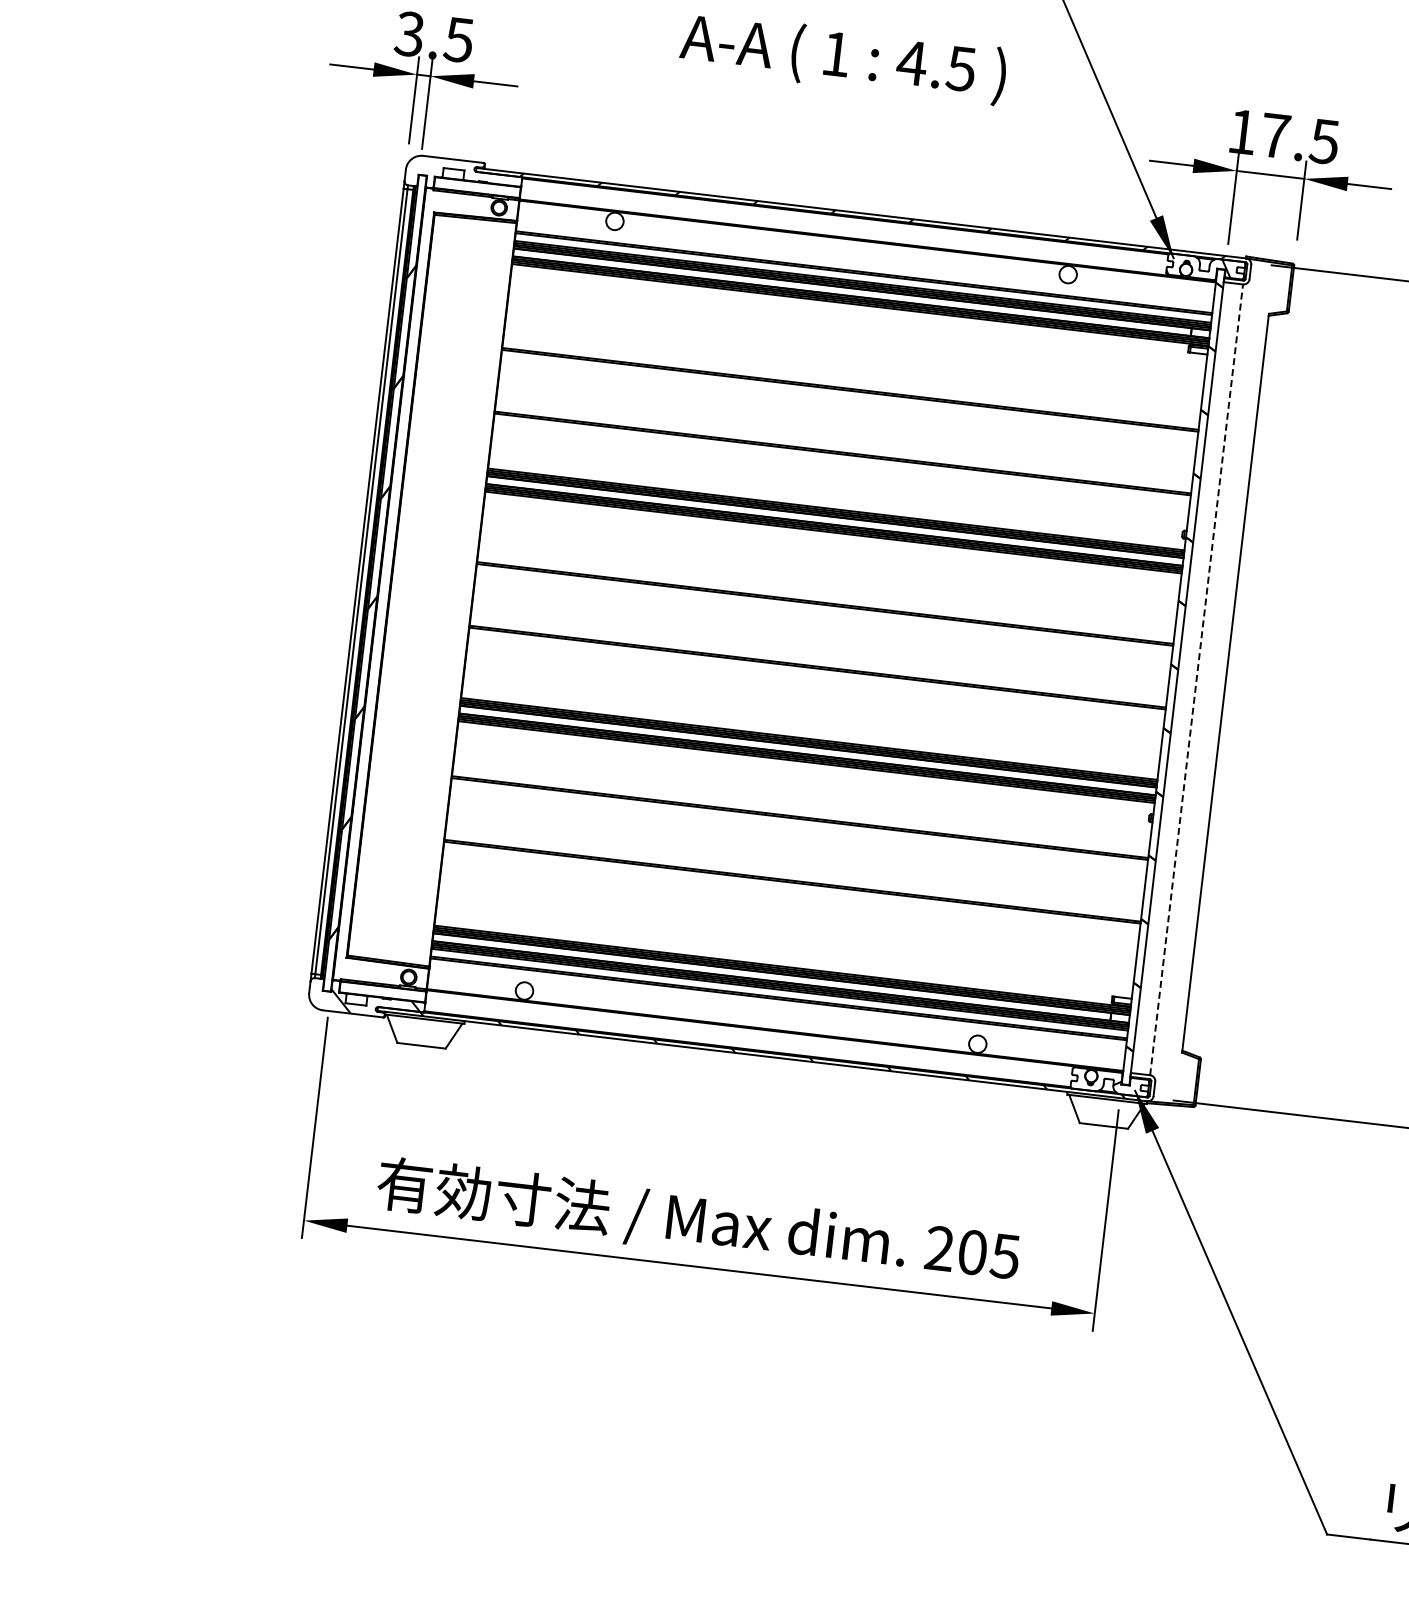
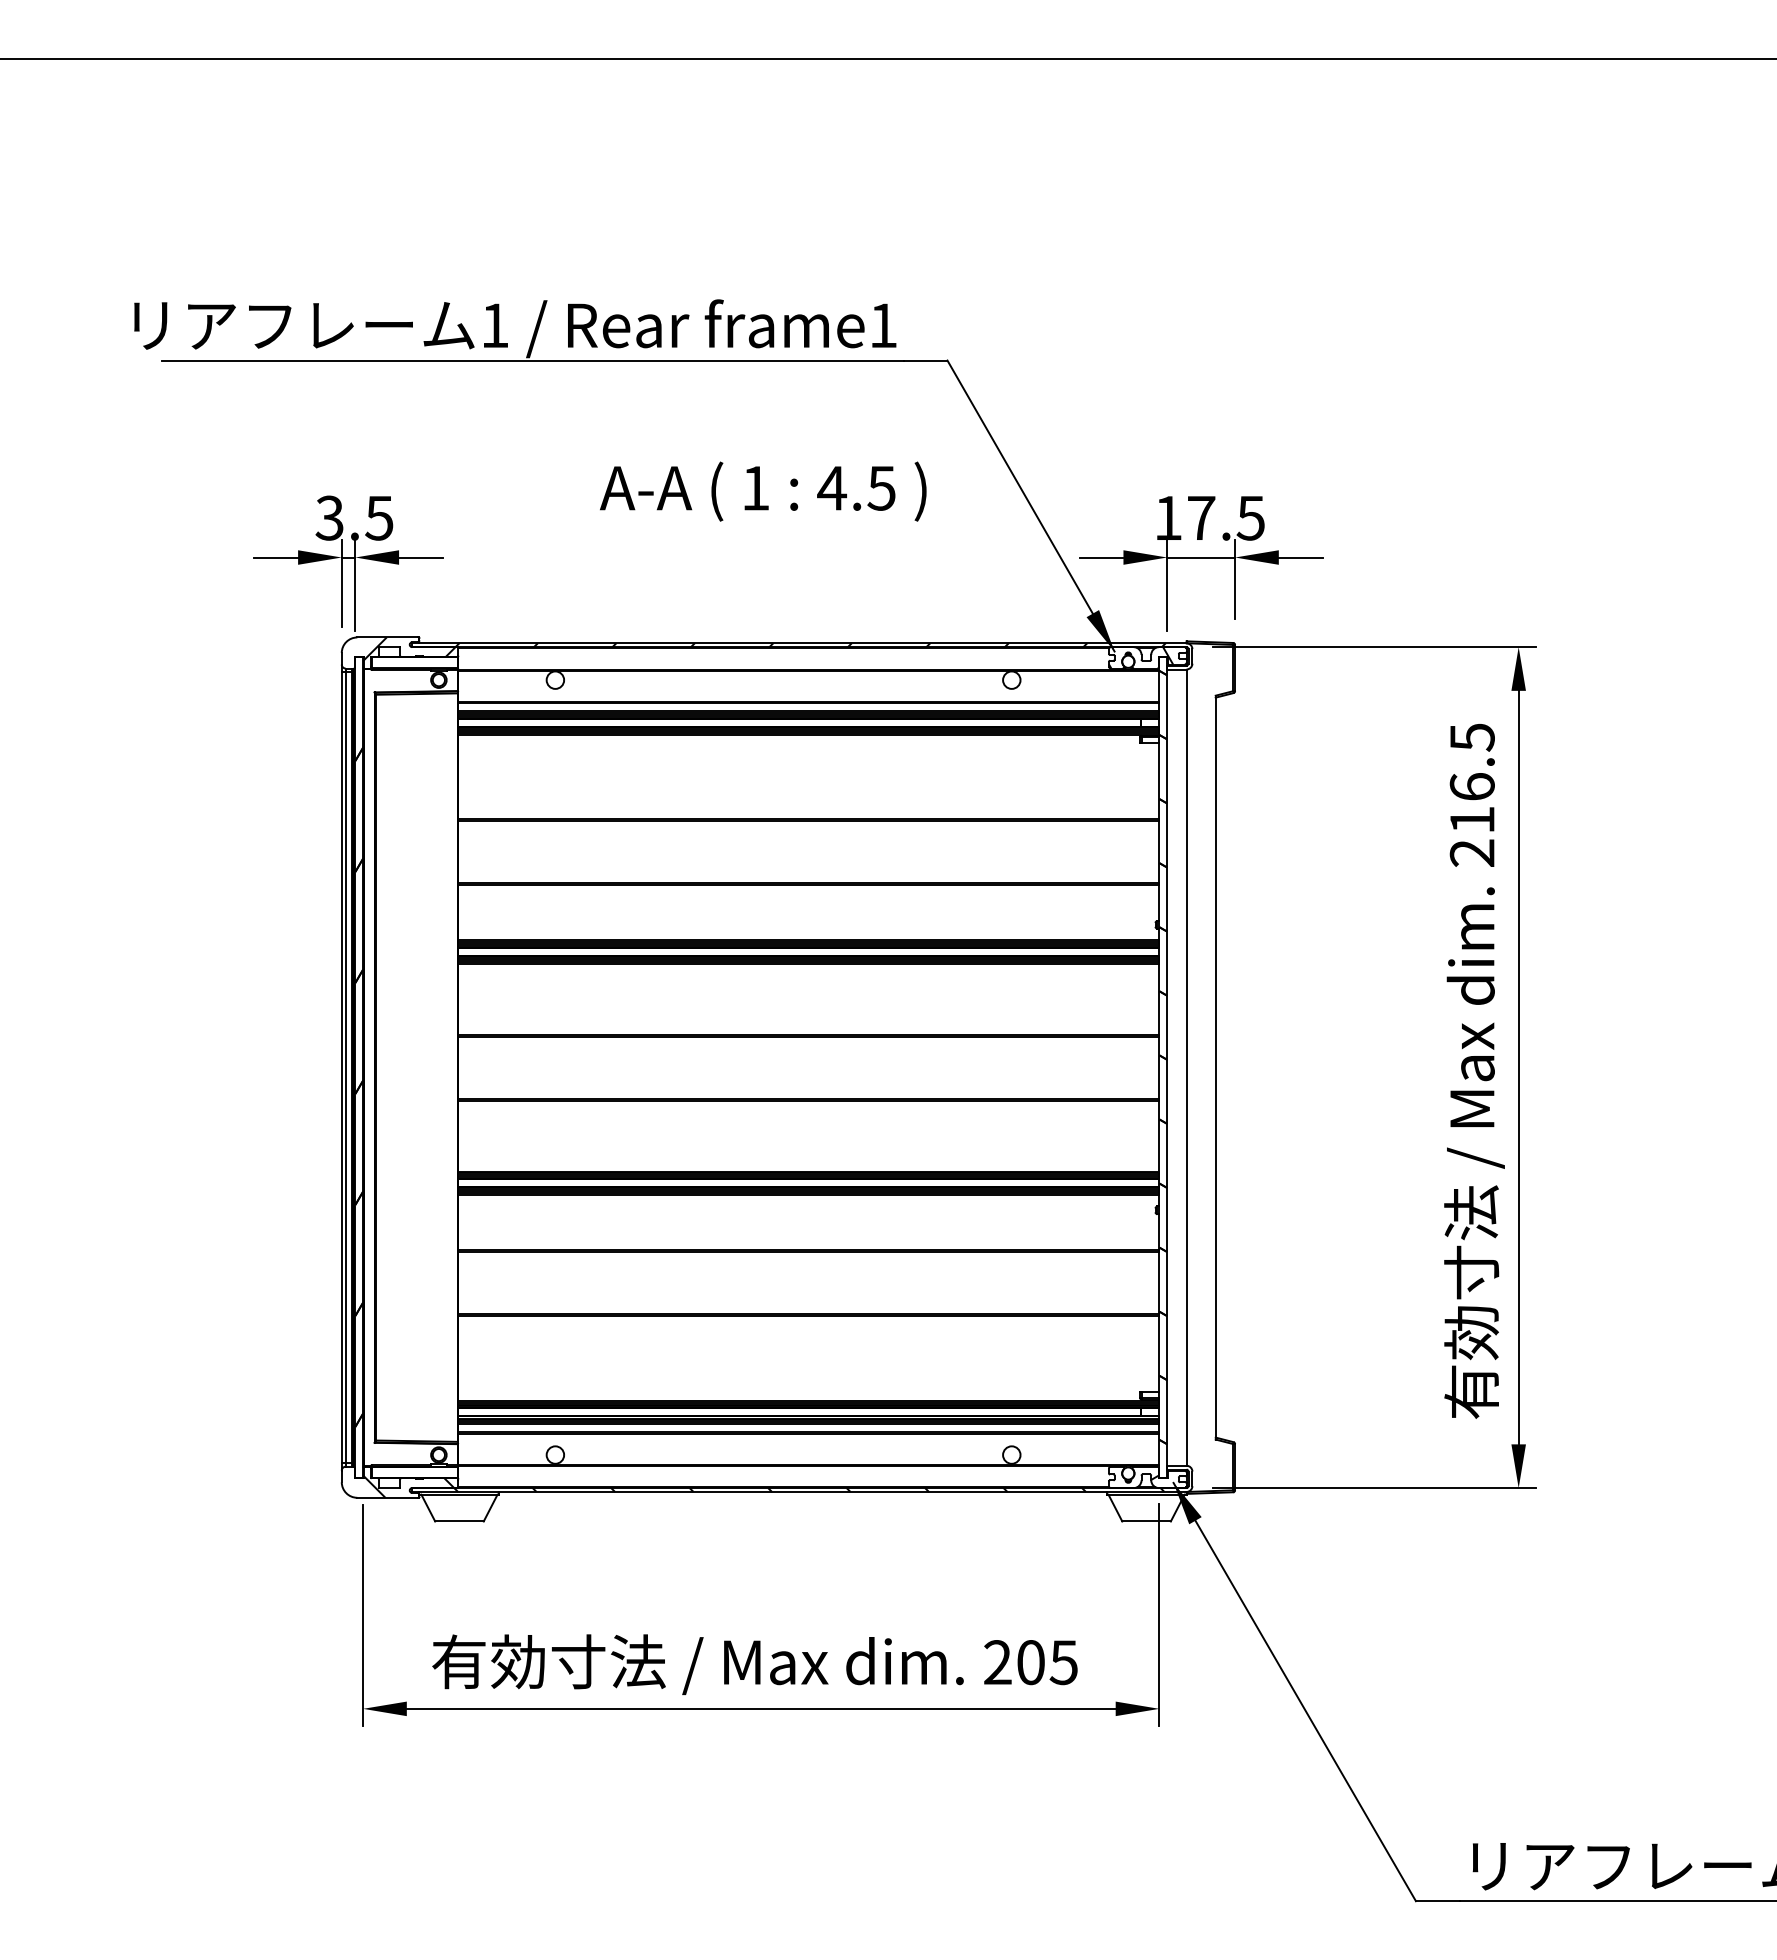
hatch: (473, 172) -> (409, 648), added
line: (1196, 679) -> (1186, 1067), dashed -> solid

